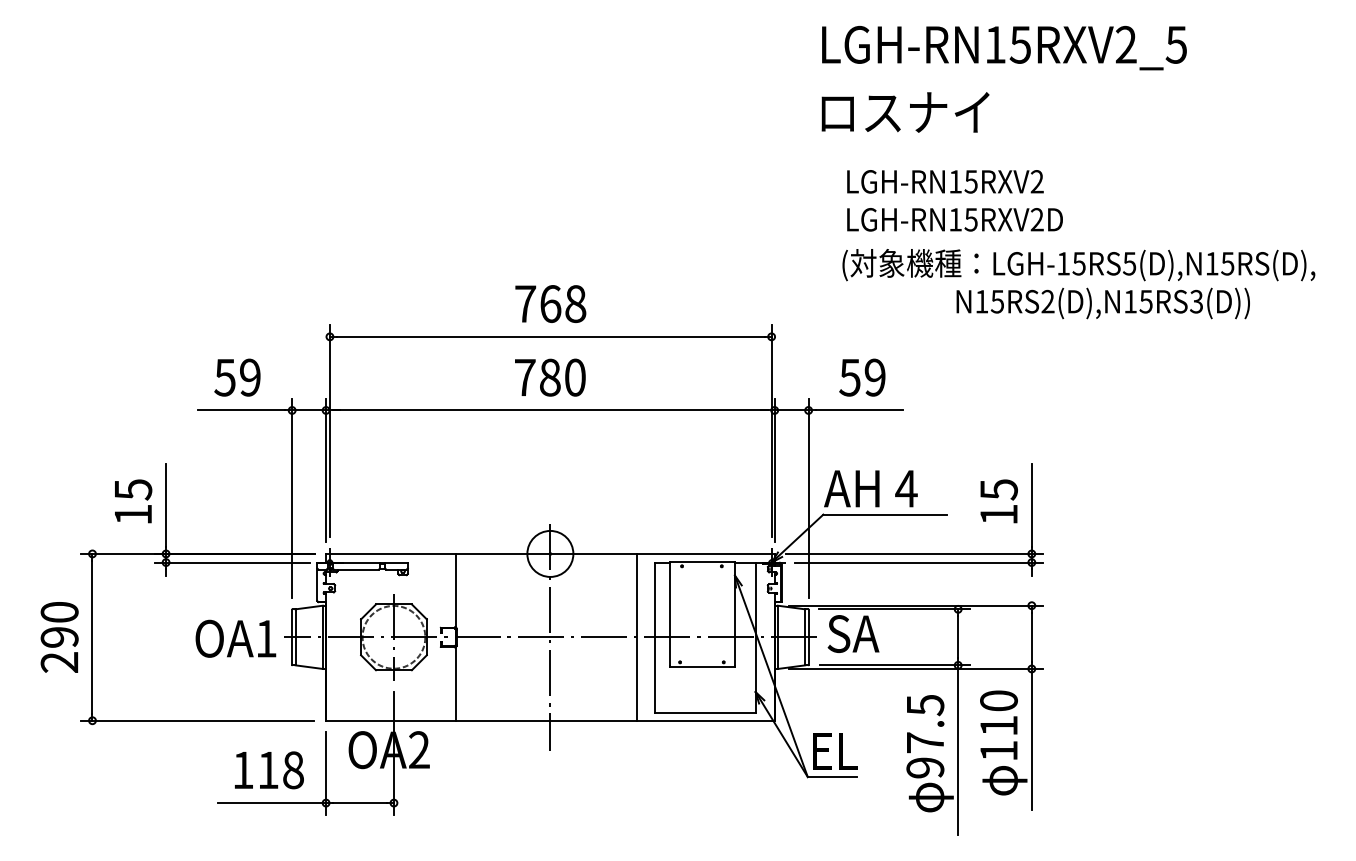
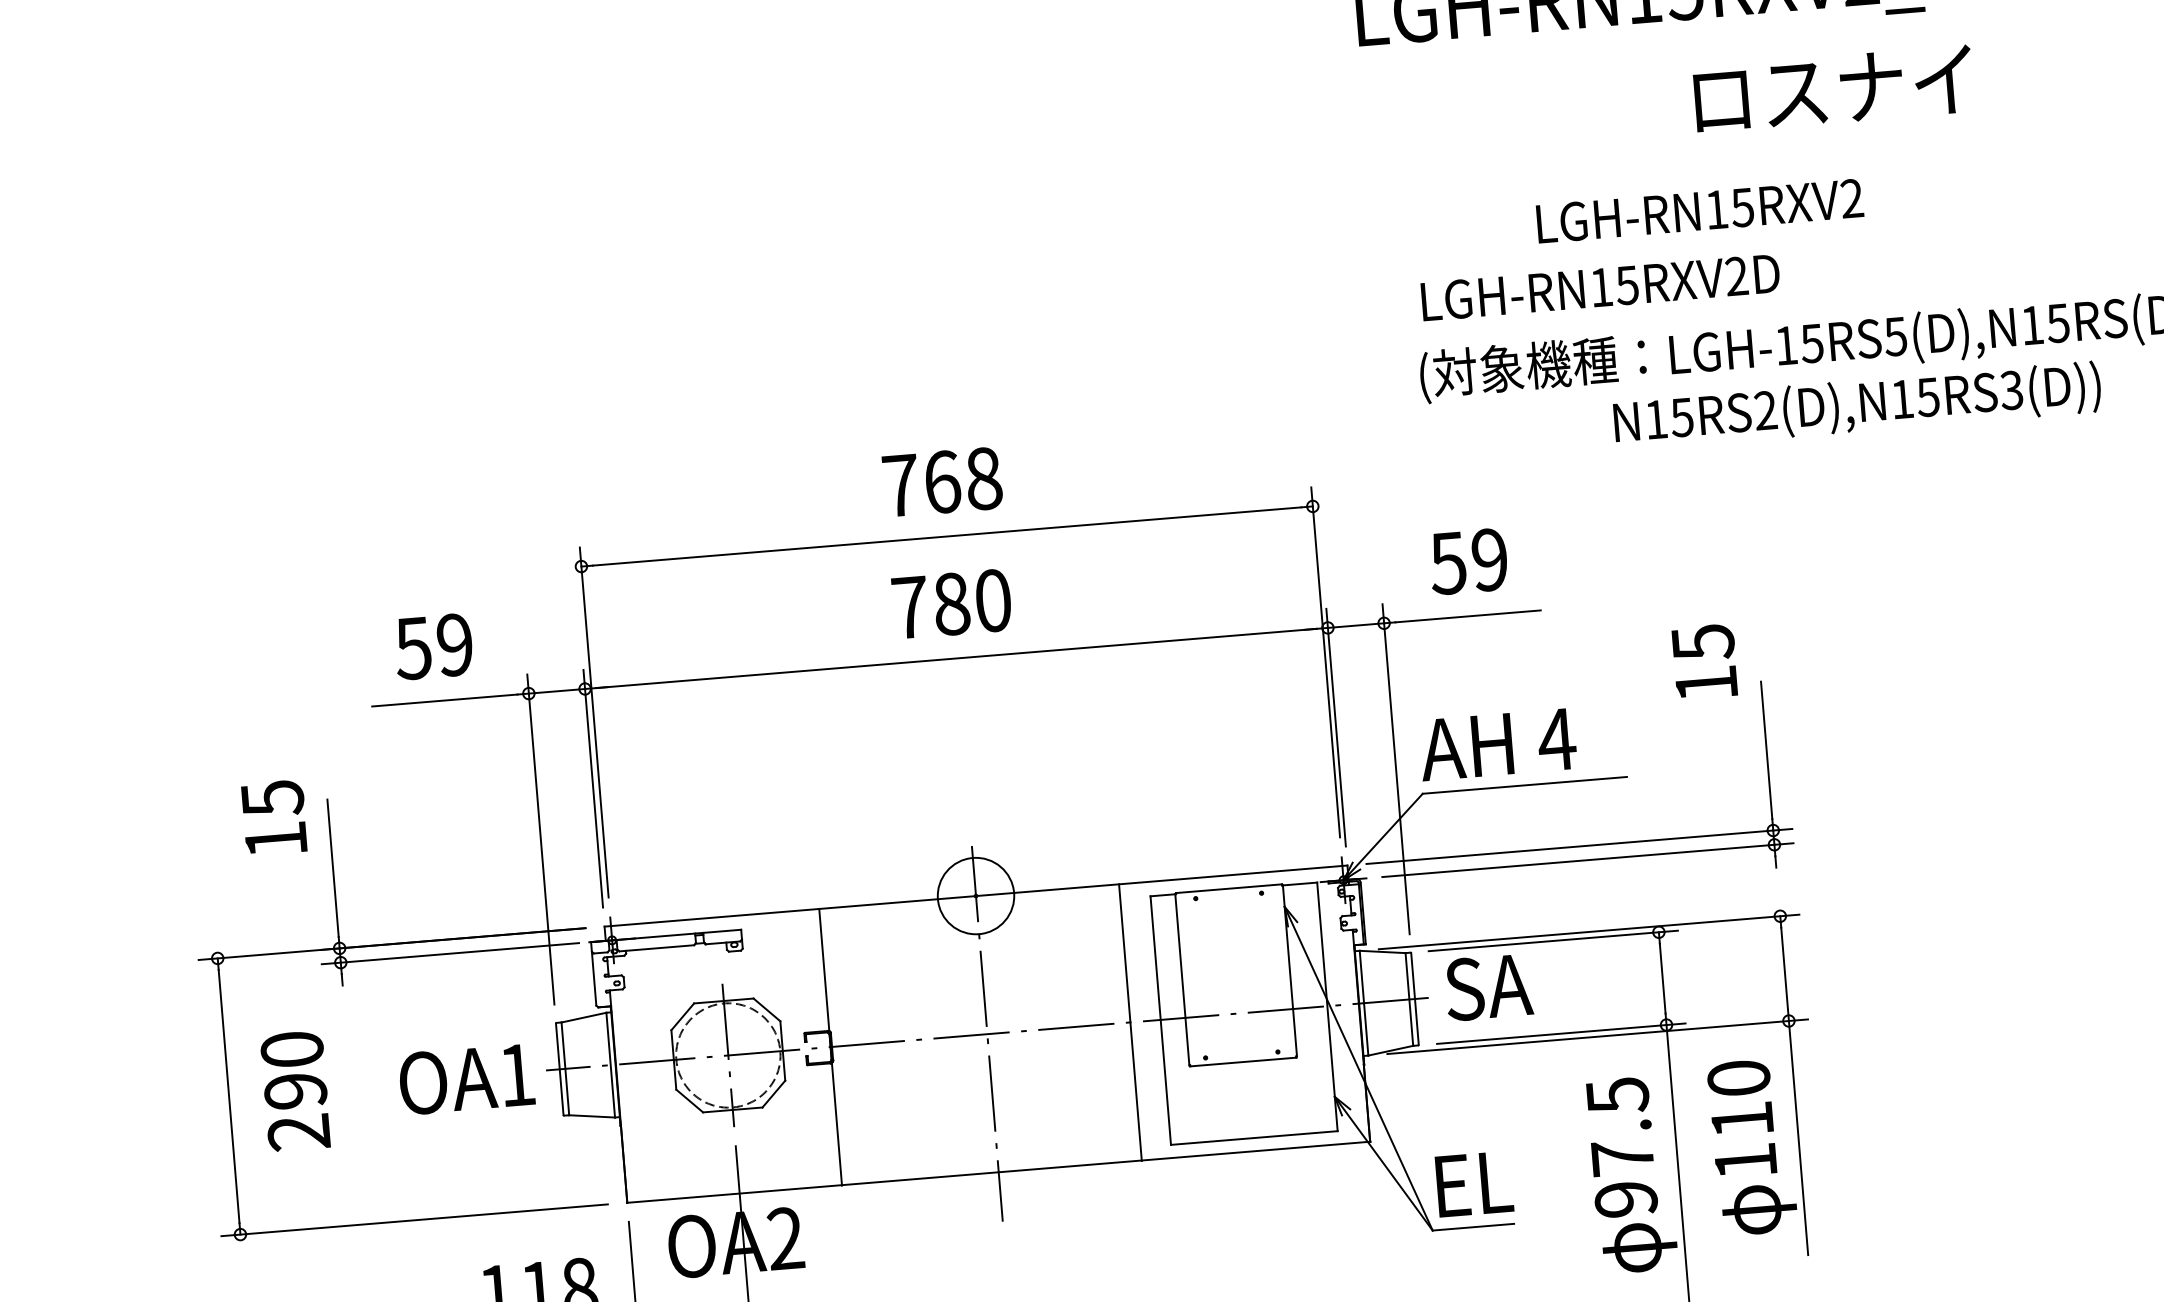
text: (905, 112) -> (1833, 89), moved
text: (945, 181) -> (1700, 210), moved
text: (133, 501) -> (274, 817), moved
text: (998, 501) -> (1703, 662), moved
text: (59, 637) -> (295, 1091), moved

